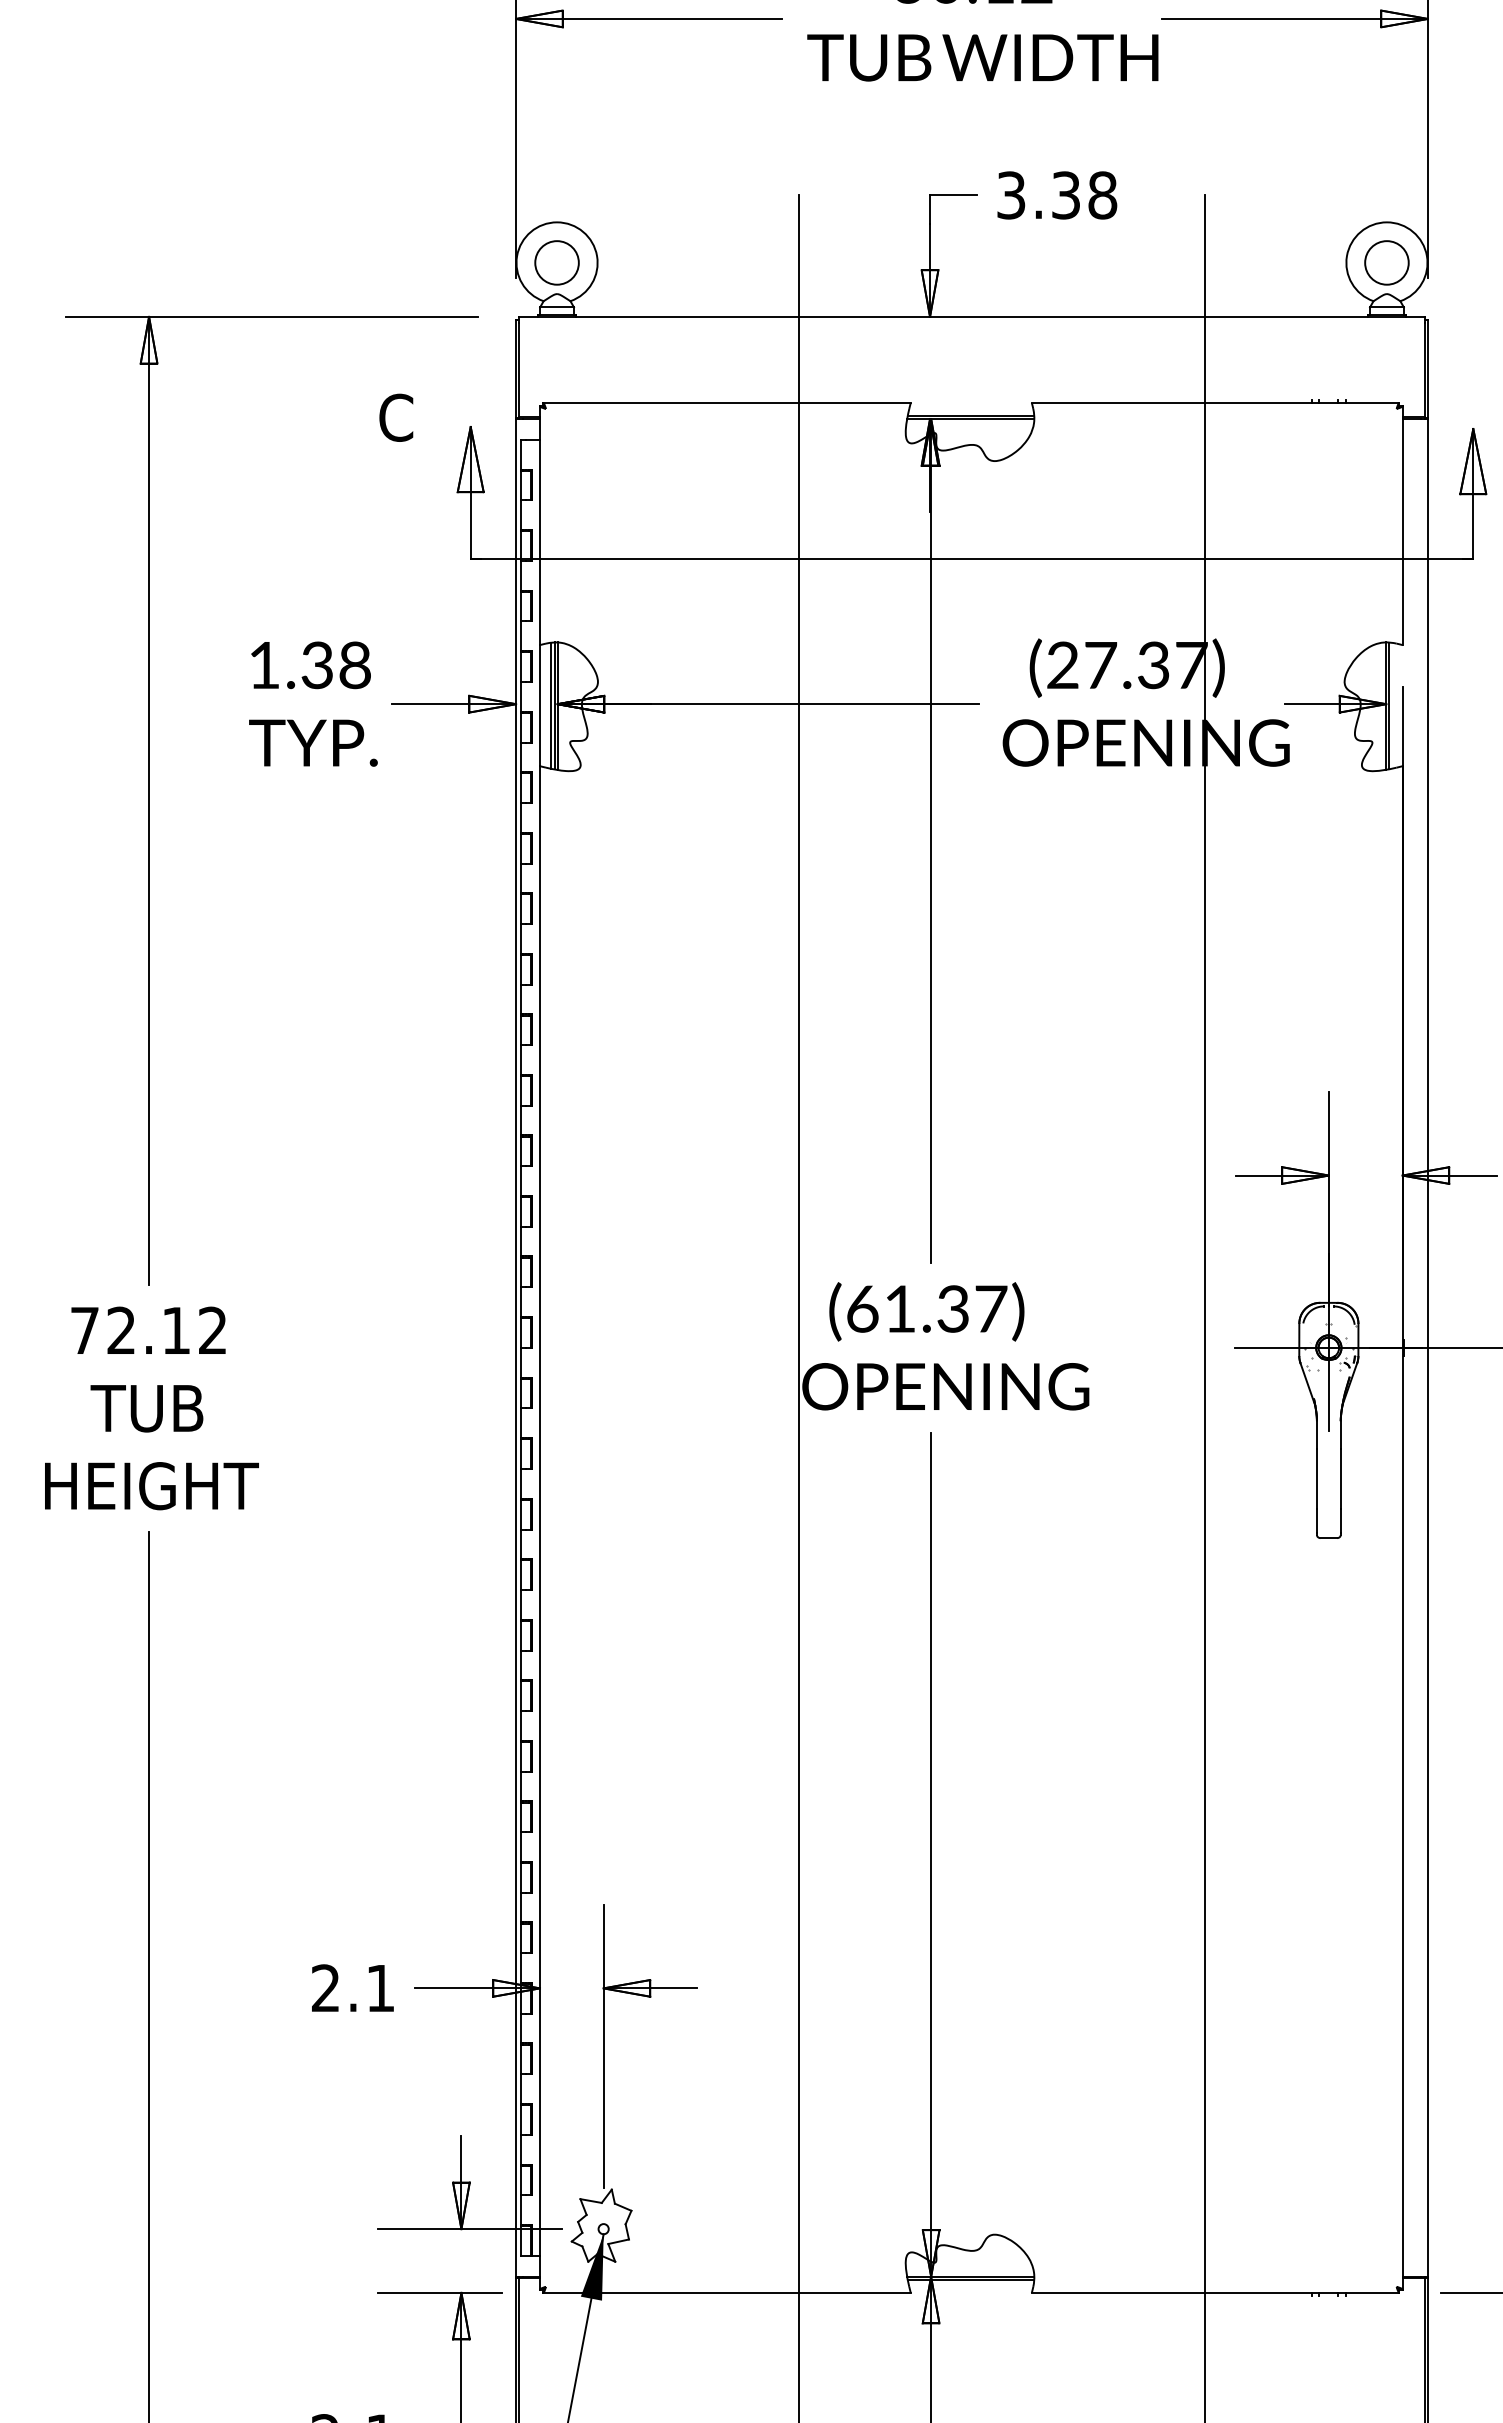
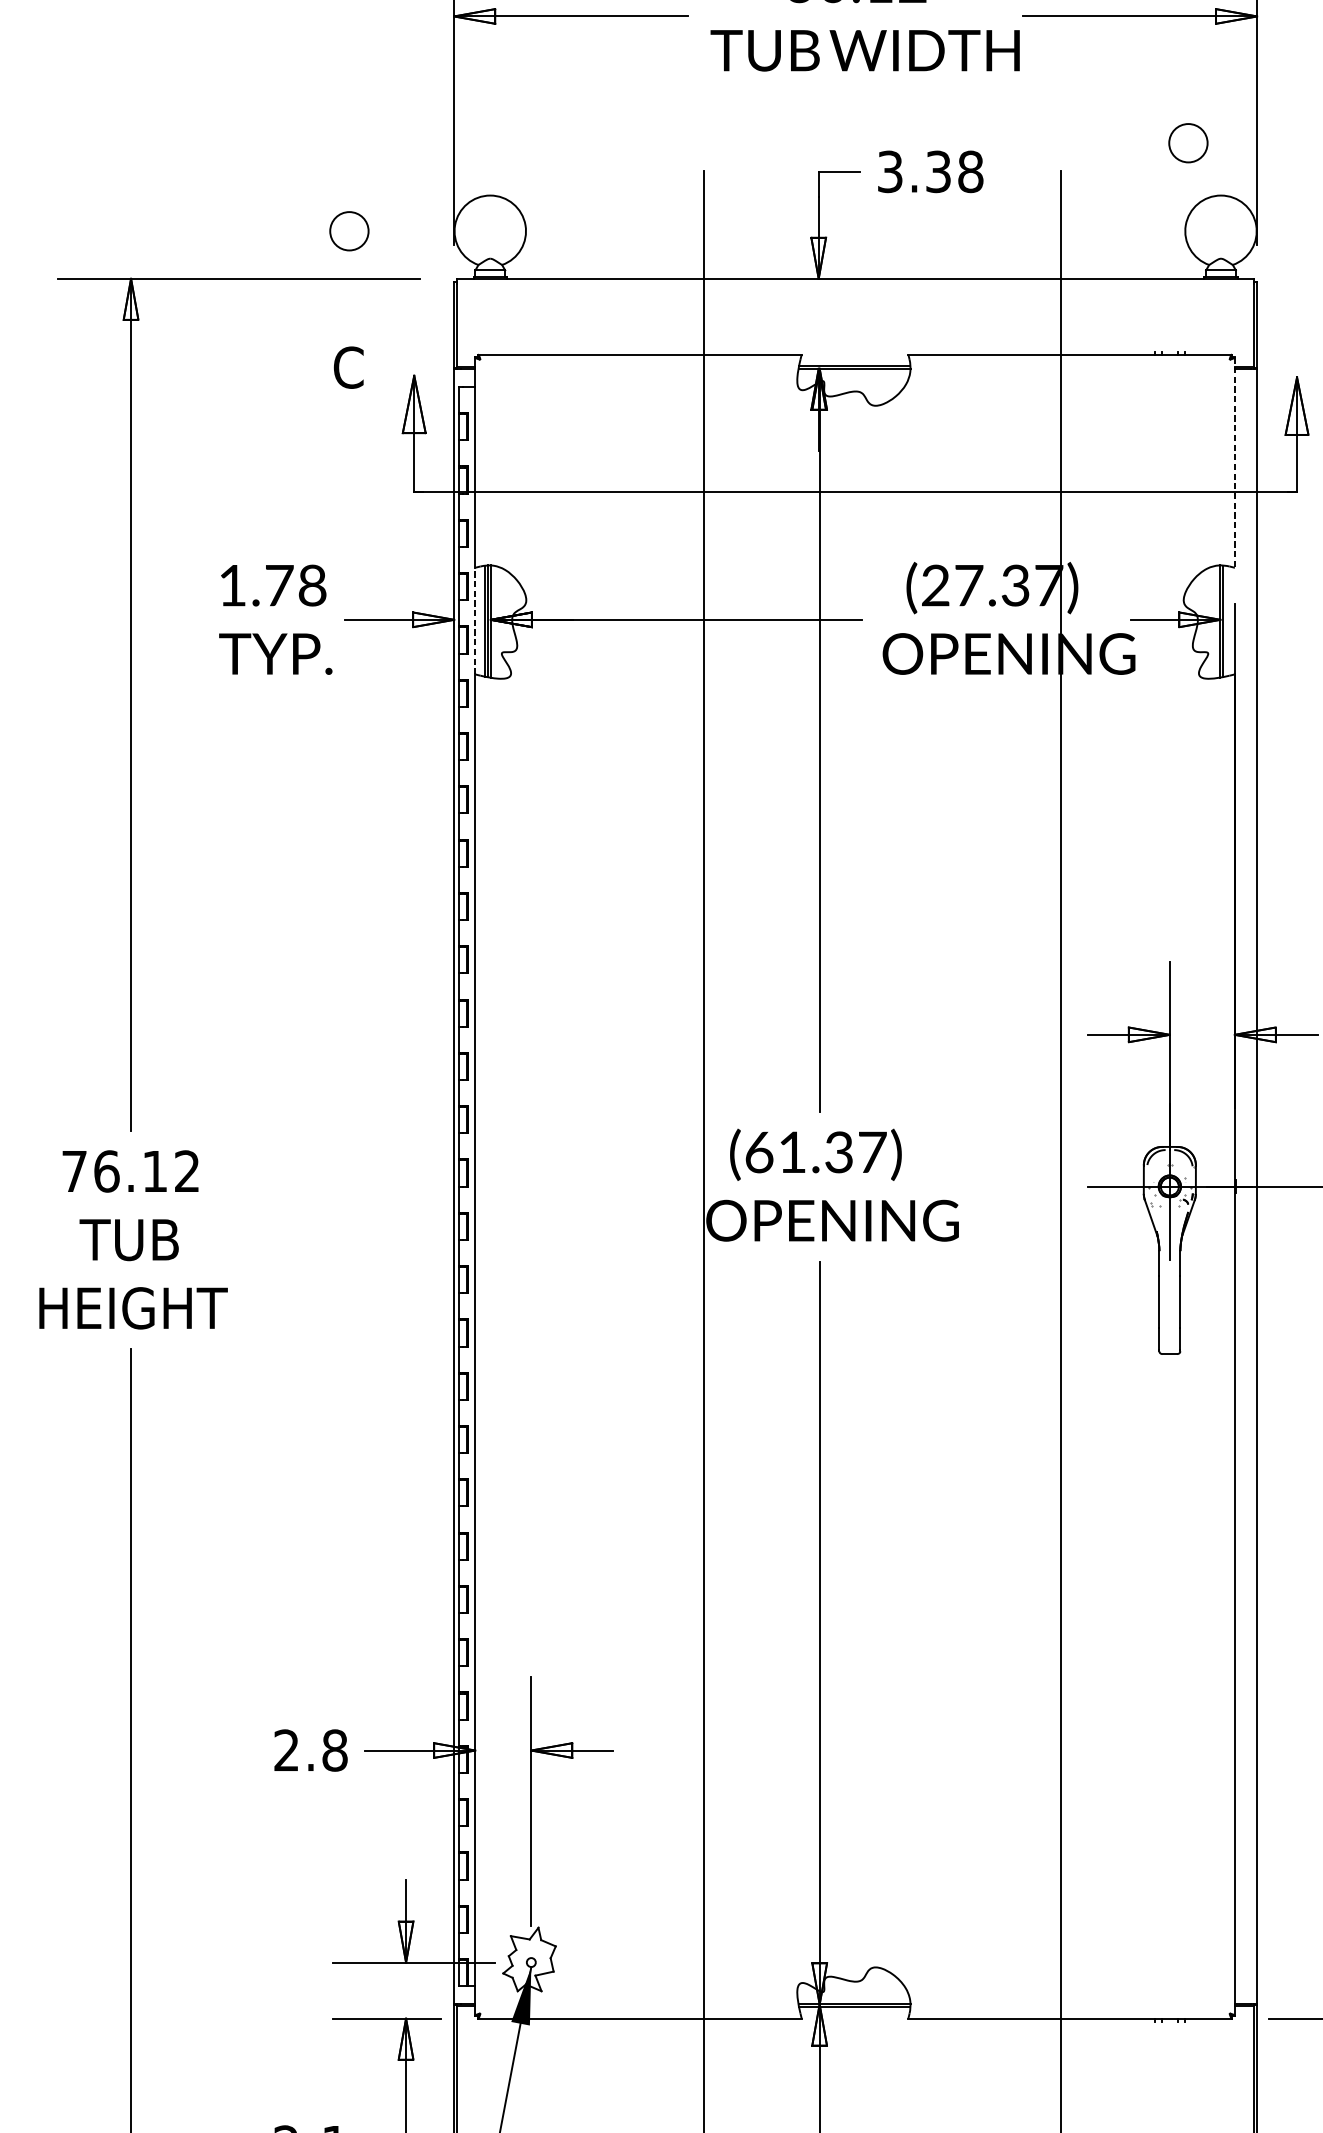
circle: (556, 262) -> (348, 230), moved
circle: (1386, 262) -> (1188, 142), moved
line: (1402, 526) -> (1234, 463), solid -> dashed
text: (317, 665) -> (279, 585), 1.38 -> 1.78
line: (539, 705) -> (474, 620), solid -> dashed
text: (121, 1330) -> (106, 1171), 72.12 -> 76.12
text: (380, 1988) -> (334, 1750), 2.1 -> 2.8

